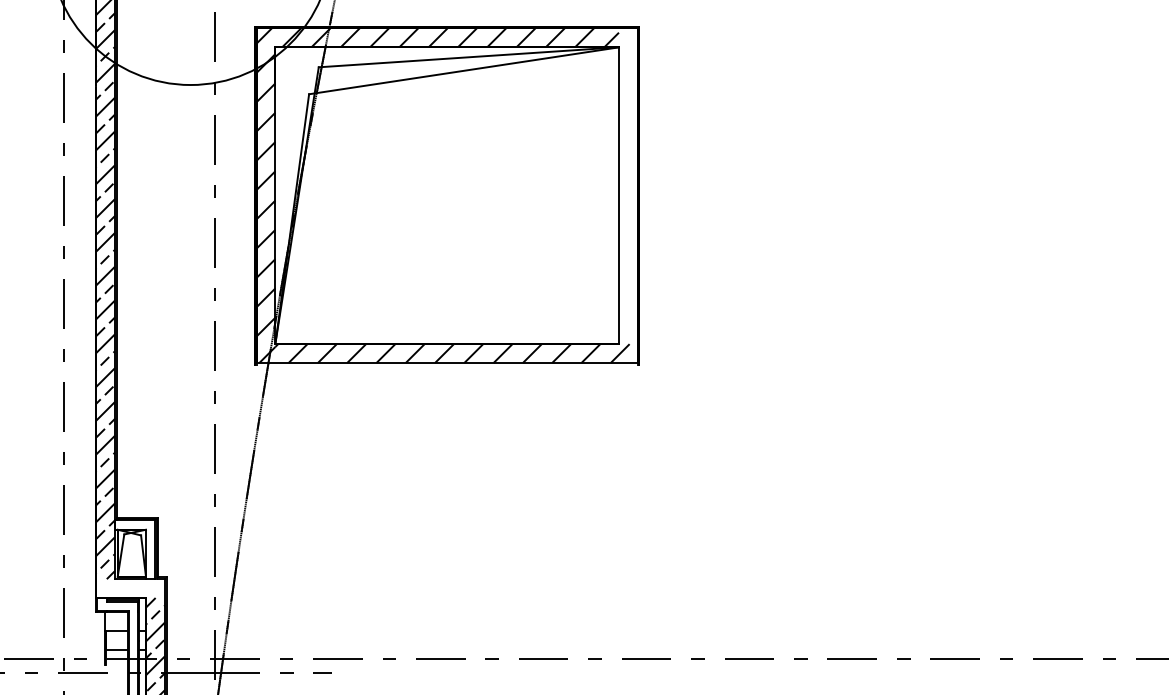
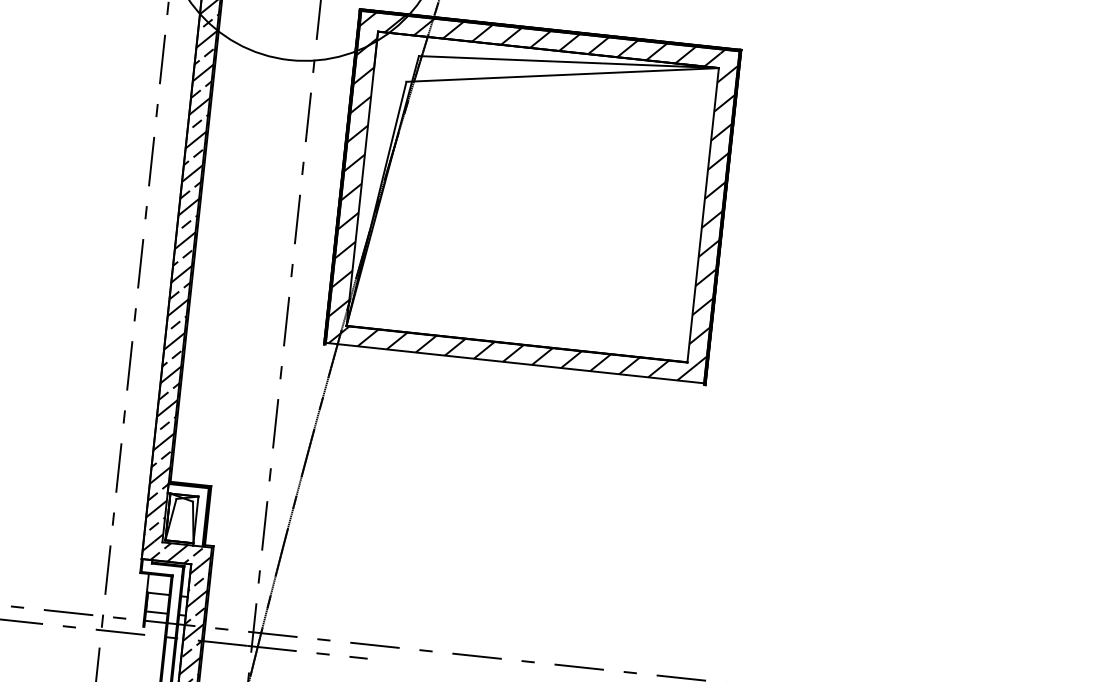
hatch: (627, 186) -> (712, 207), added
hatch: (130, 588) -> (176, 553), added

